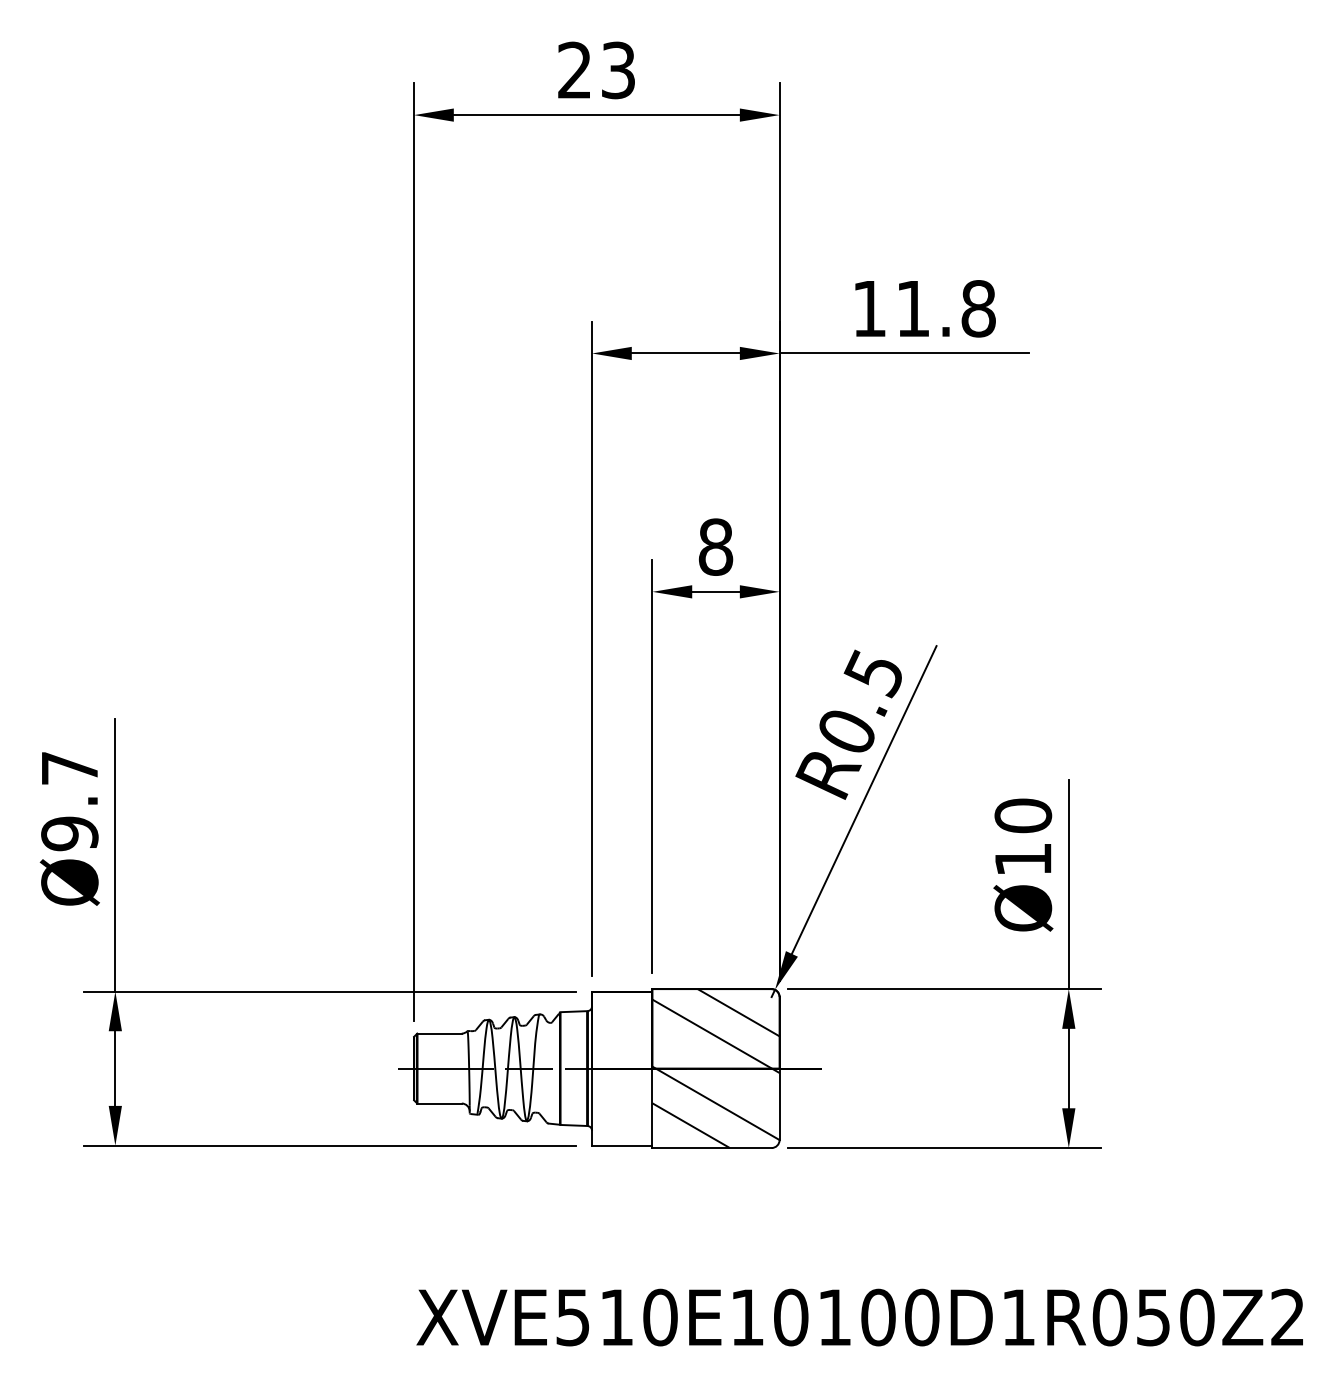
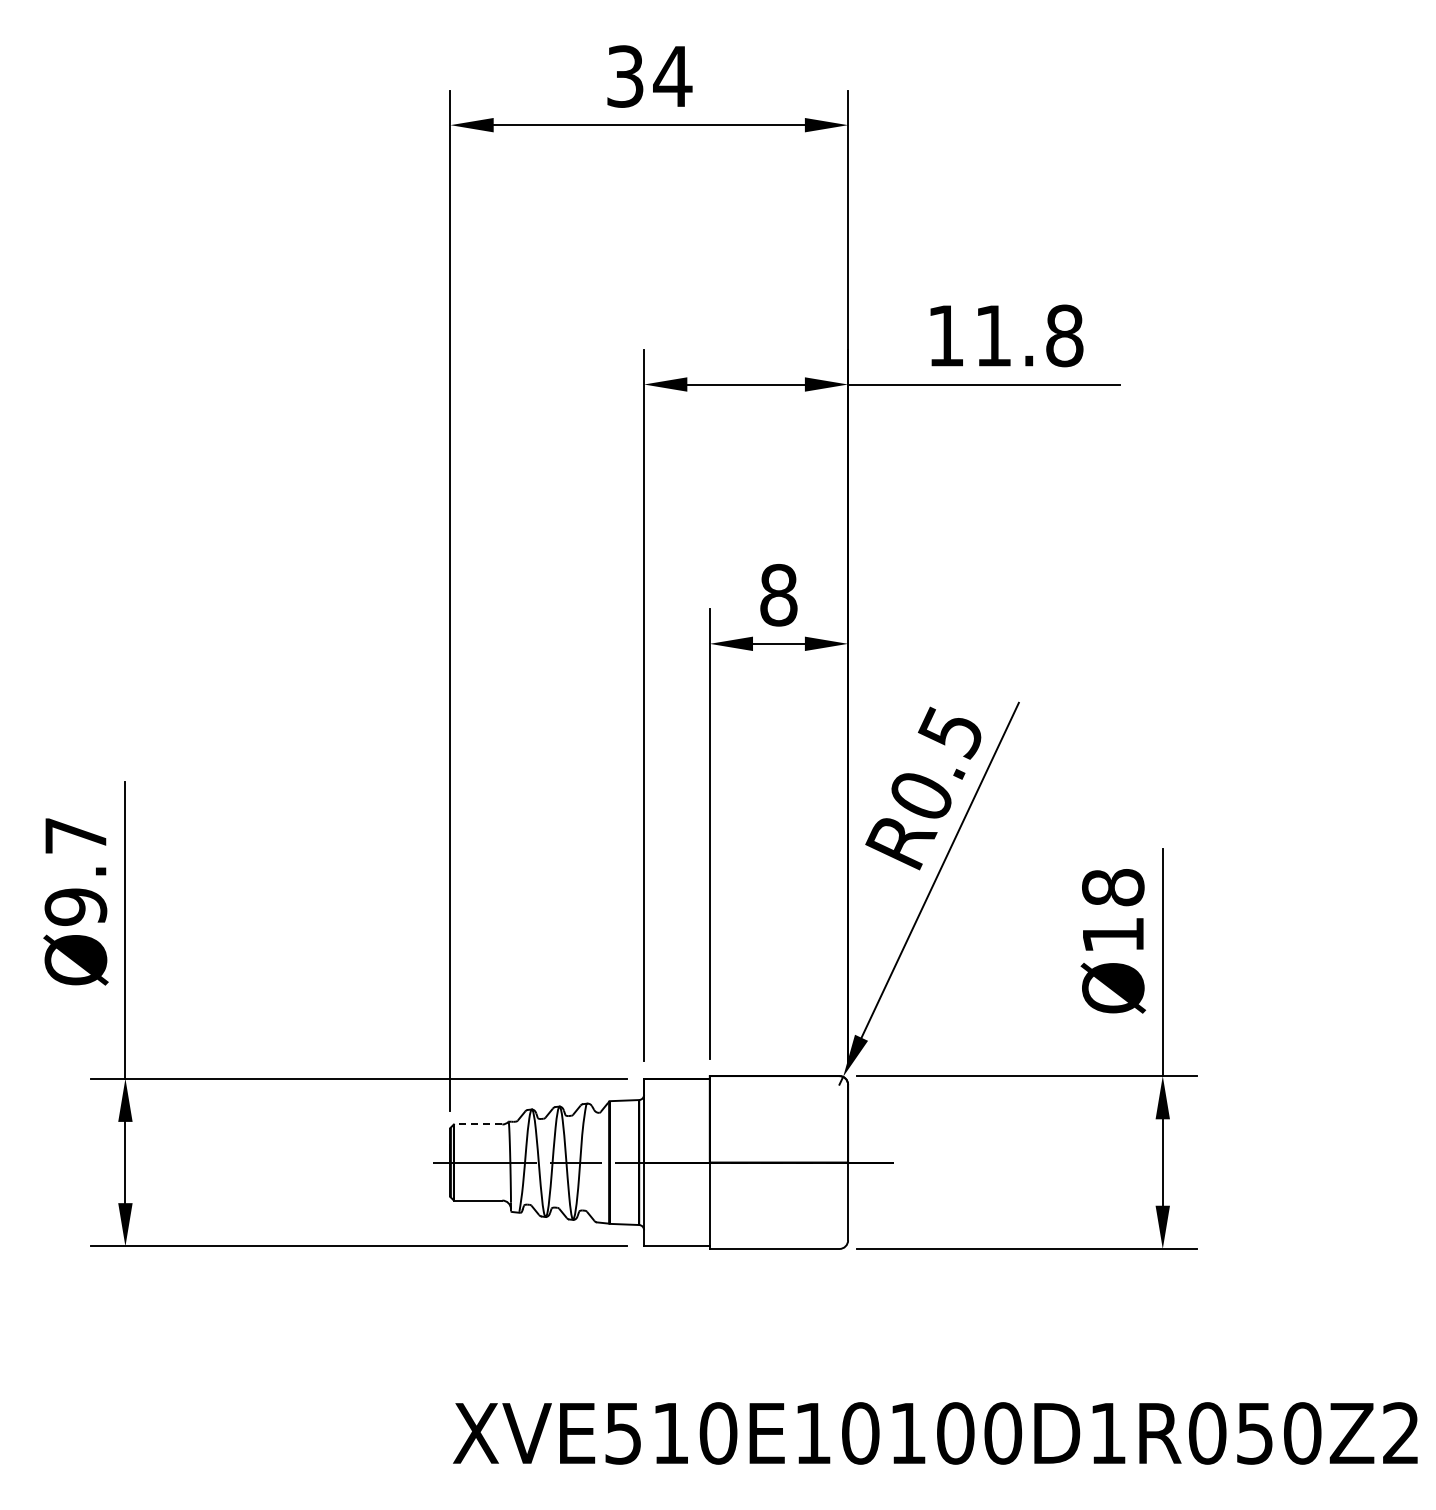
text: (597, 70) -> (650, 76), 23 -> 34
text: (1022, 815) -> (1112, 887), Ø10 -> Ø18
line: (439, 1033) -> (478, 1124), solid -> dashed
hatch: (715, 1068) -> (778, 1162), removed

